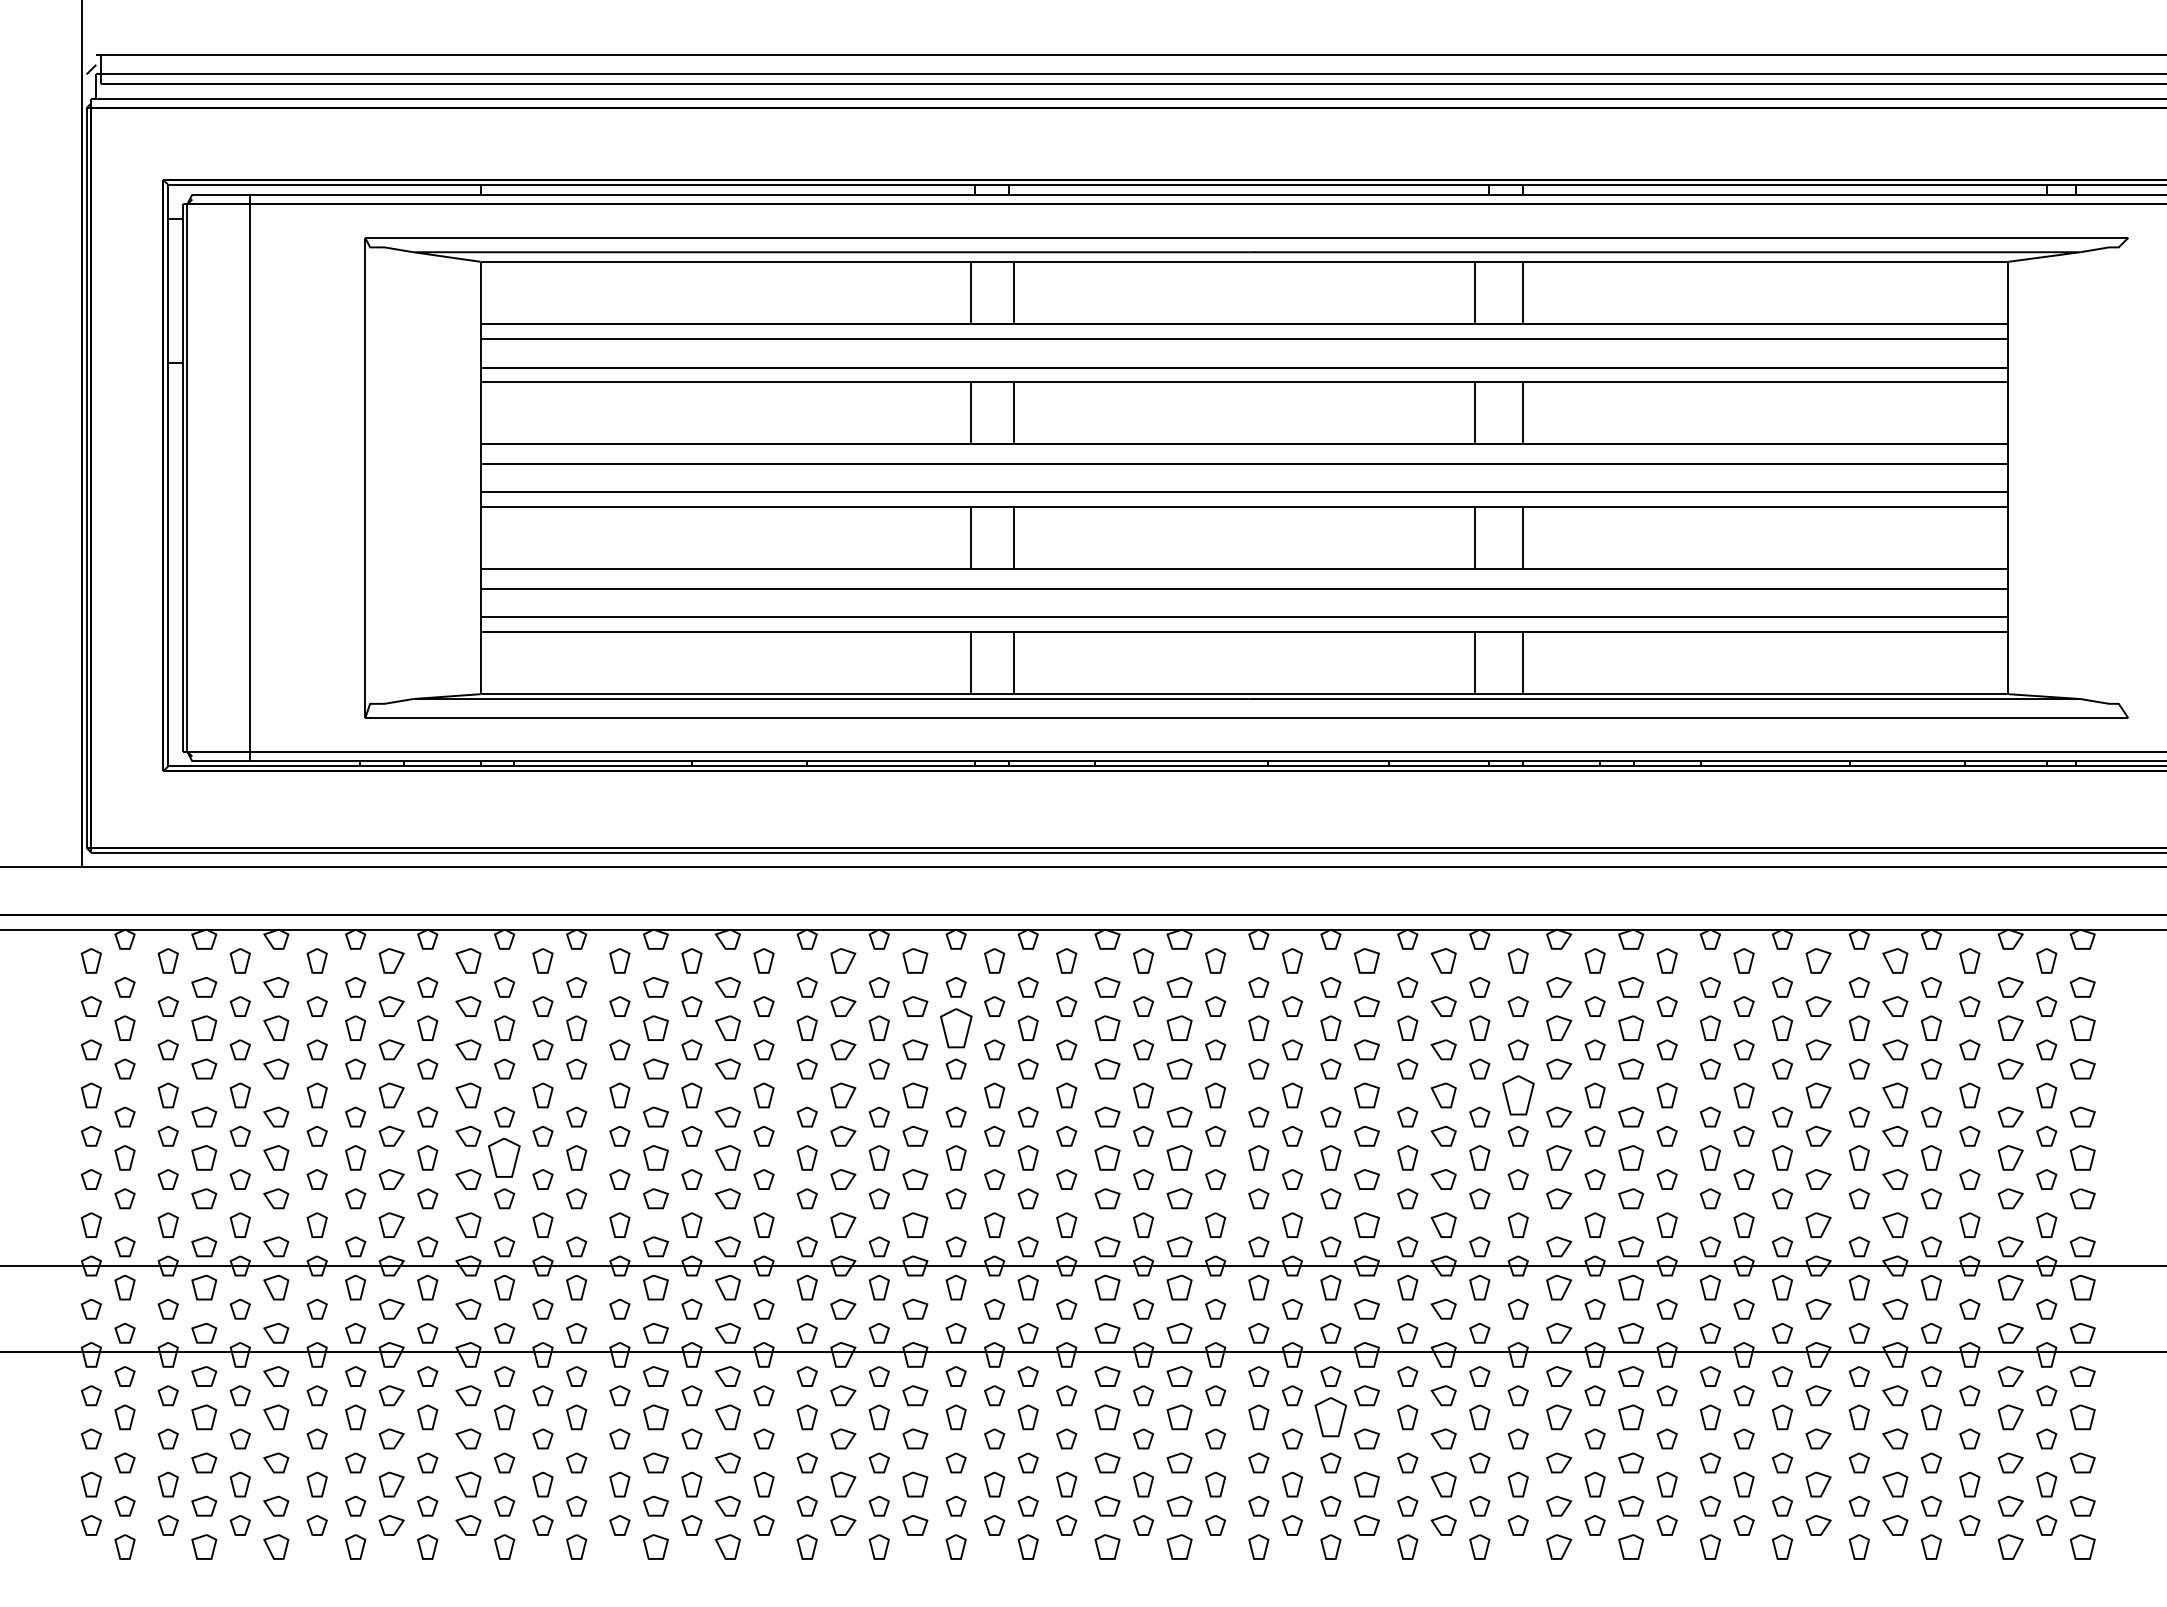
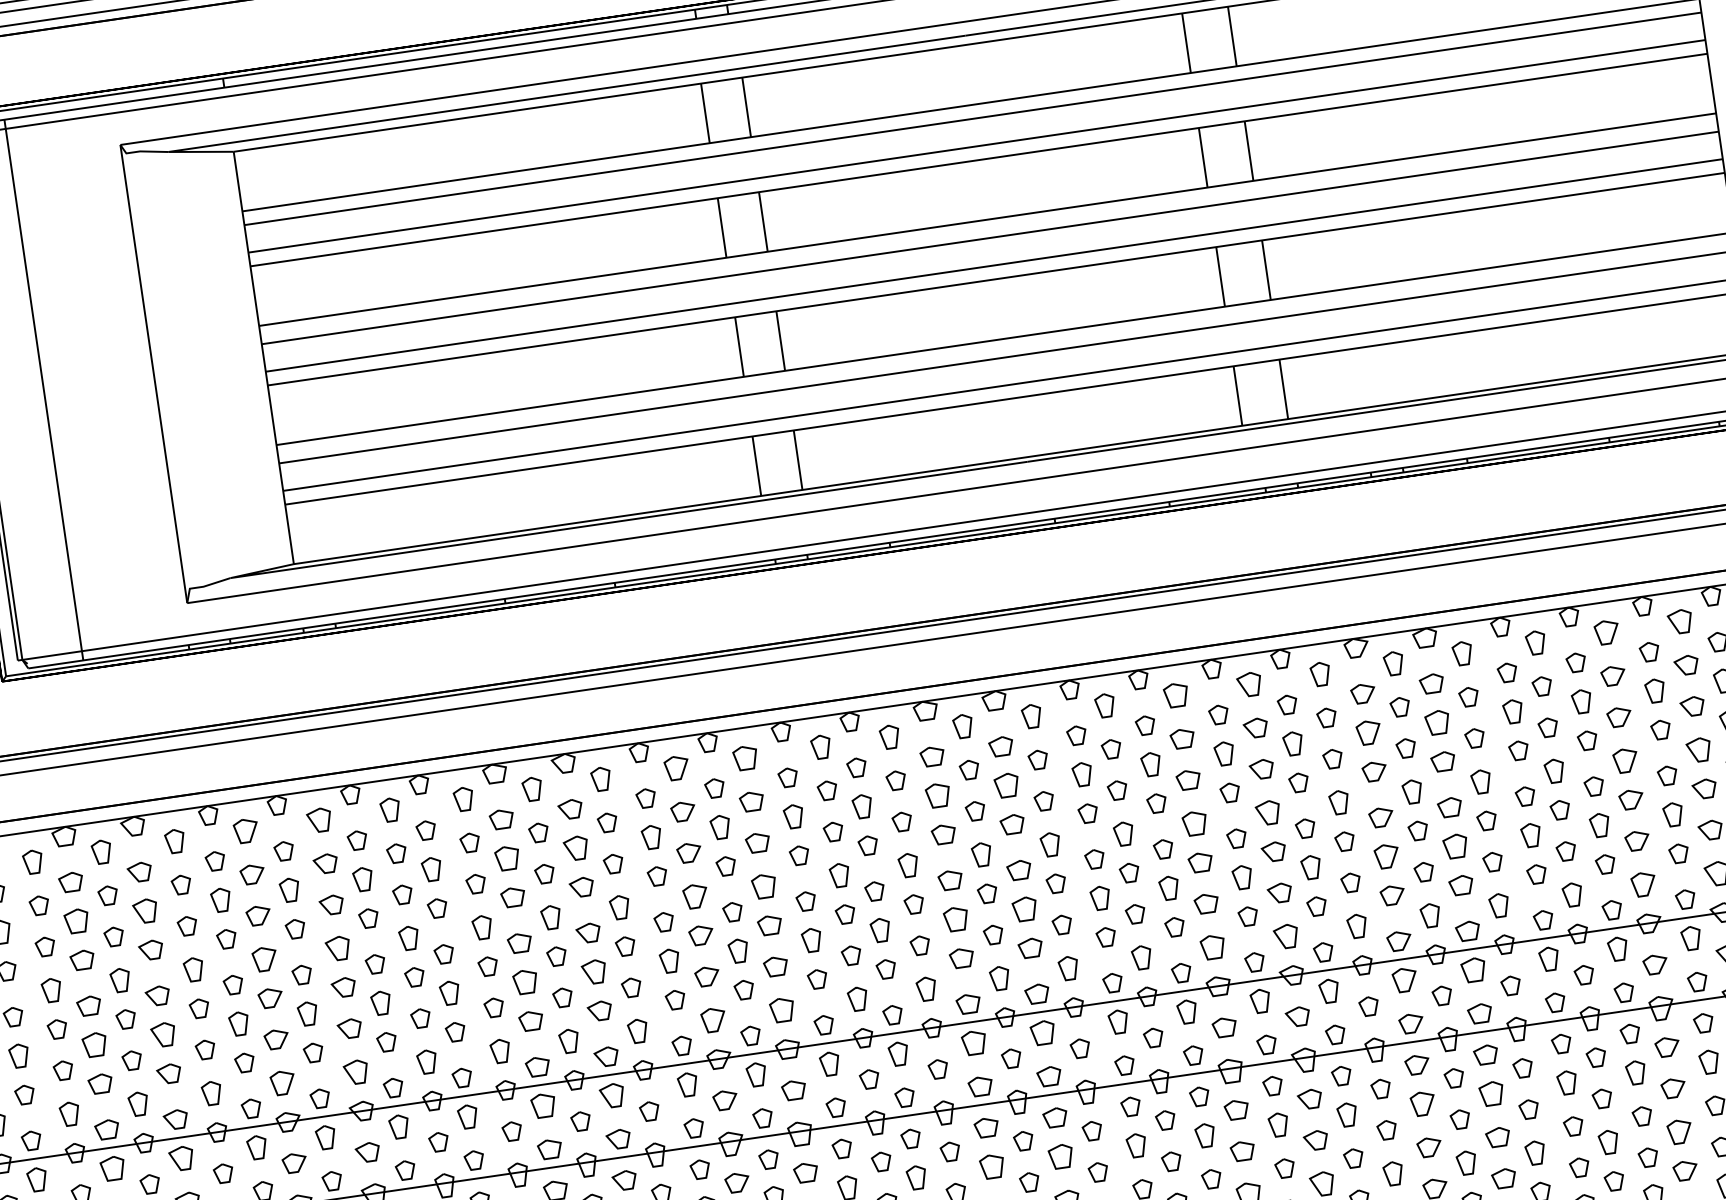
part: (955, 1027) -> (793, 815), size x0.62
part: (1517, 1095) -> (1338, 802), size x0.62
part: (504, 1157) -> (381, 1002), size x0.62
part: (1330, 1417) -> (1205, 1135), size x0.62

